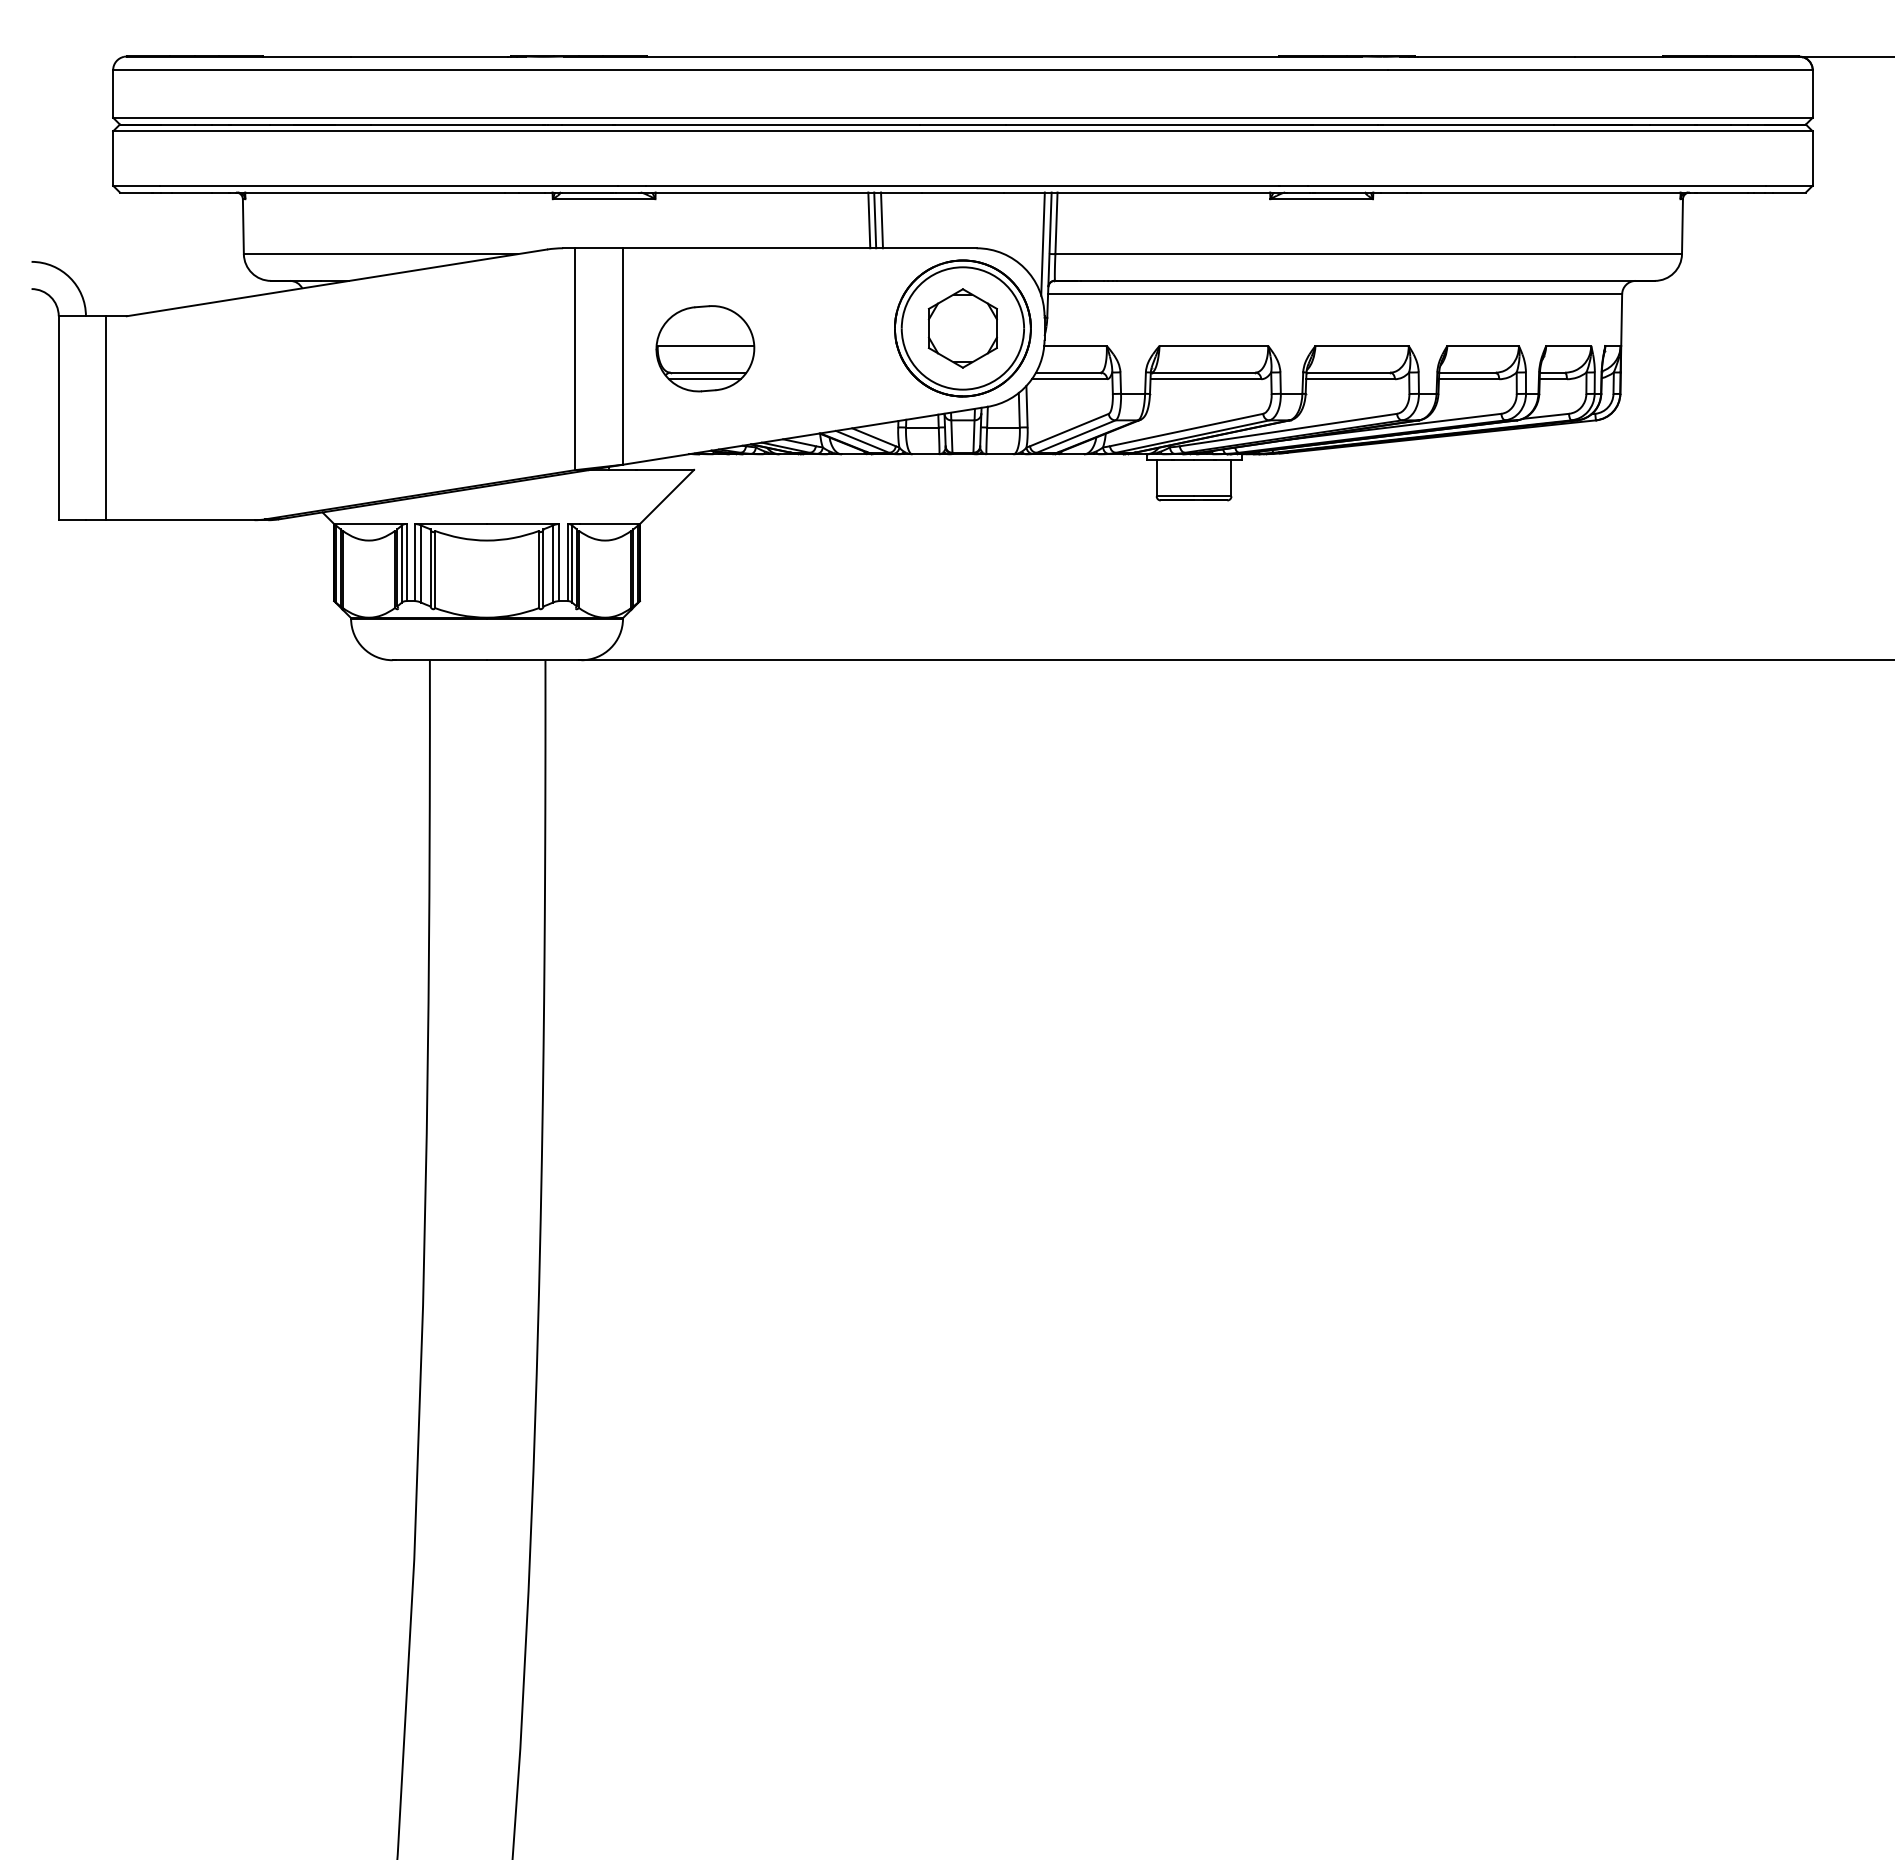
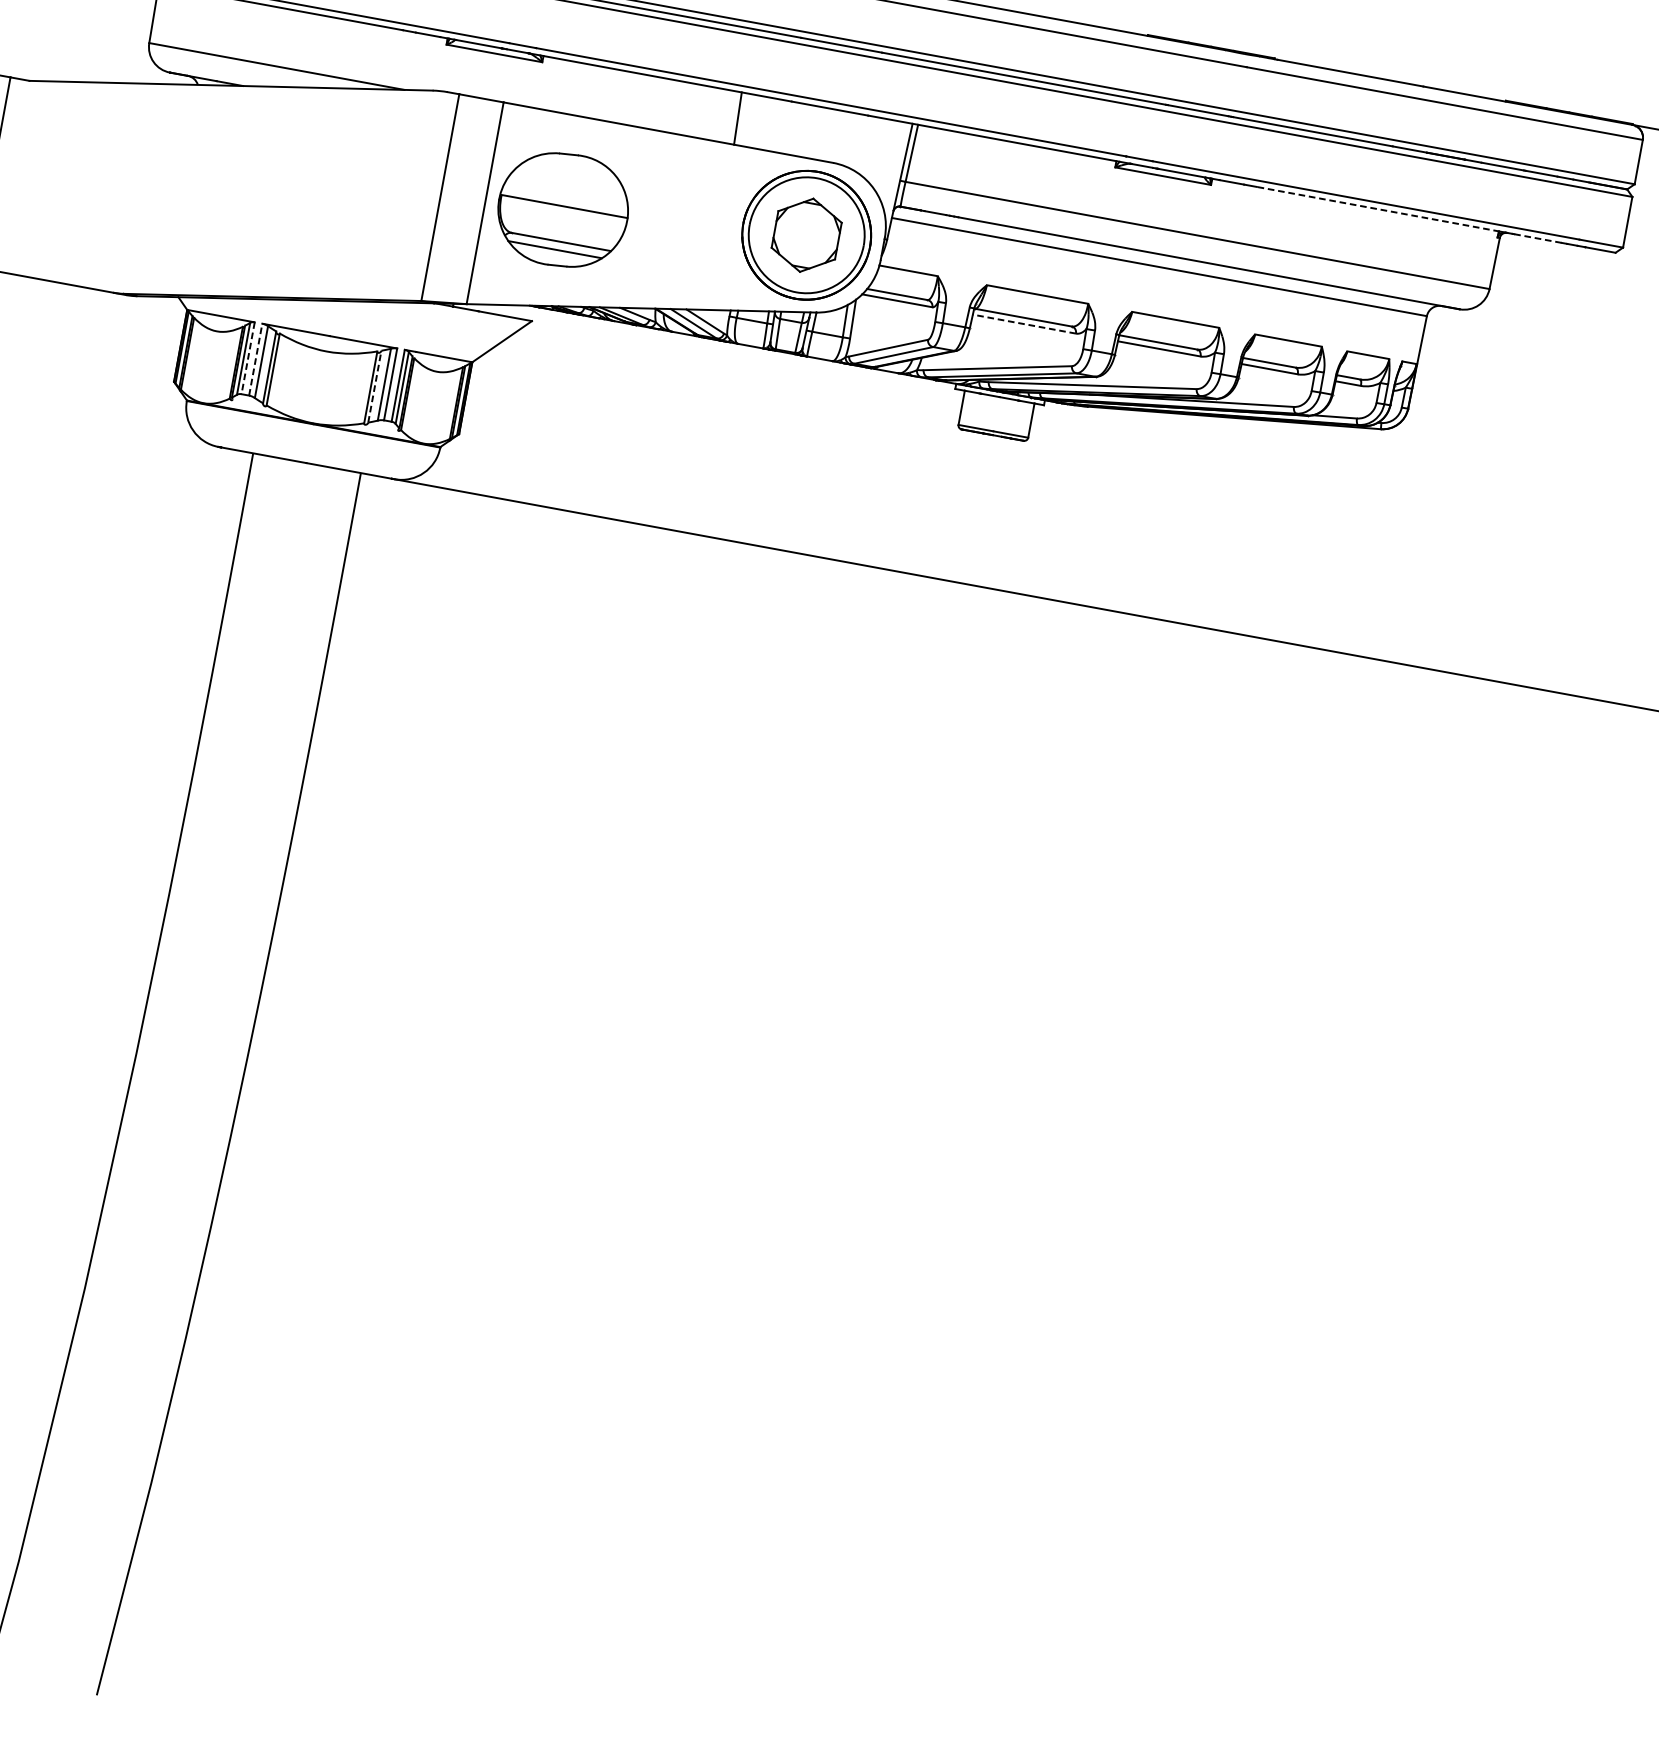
line: (1550, 192) -> (1377, 209), solid -> dashed
line: (1722, 192) -> (1537, 238), solid -> dashed
line: (875, 220) -> (743, 119), removed
line: (881, 220) -> (749, 120), removed
line: (1042, 243) -> (895, 169), removed
part: (705, 348) -> (563, 209), size x1.4
line: (1205, 379) -> (1024, 324), solid -> dashed
line: (406, 562) -> (248, 358), solid -> dashed
line: (414, 562) -> (255, 359), solid -> dashed
line: (543, 567) -> (374, 386), solid -> dashed

